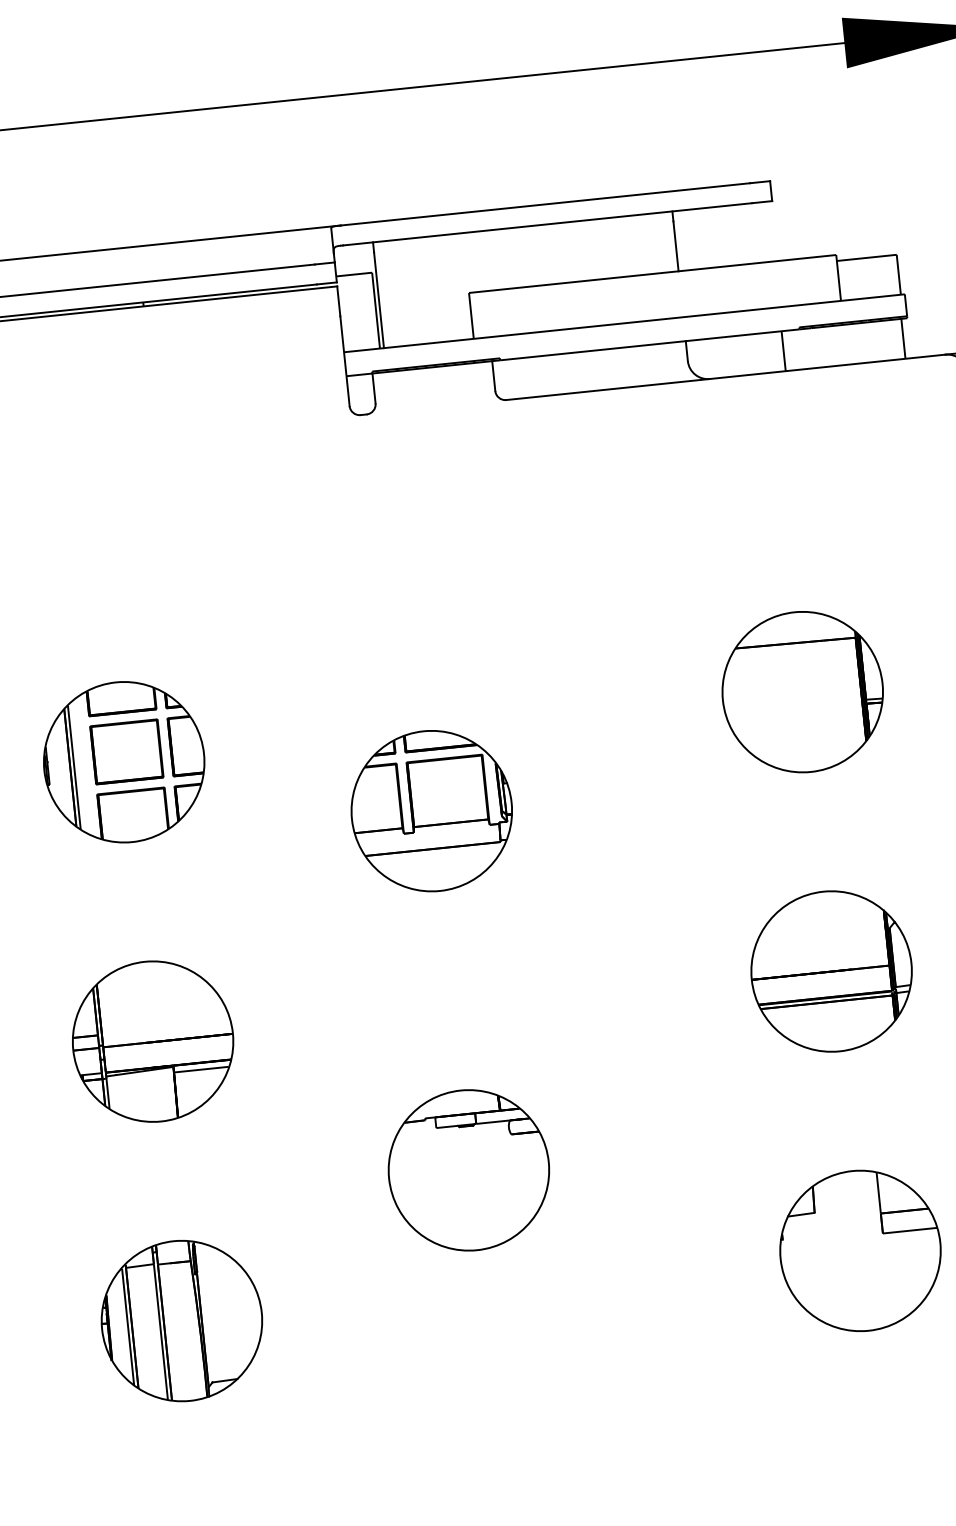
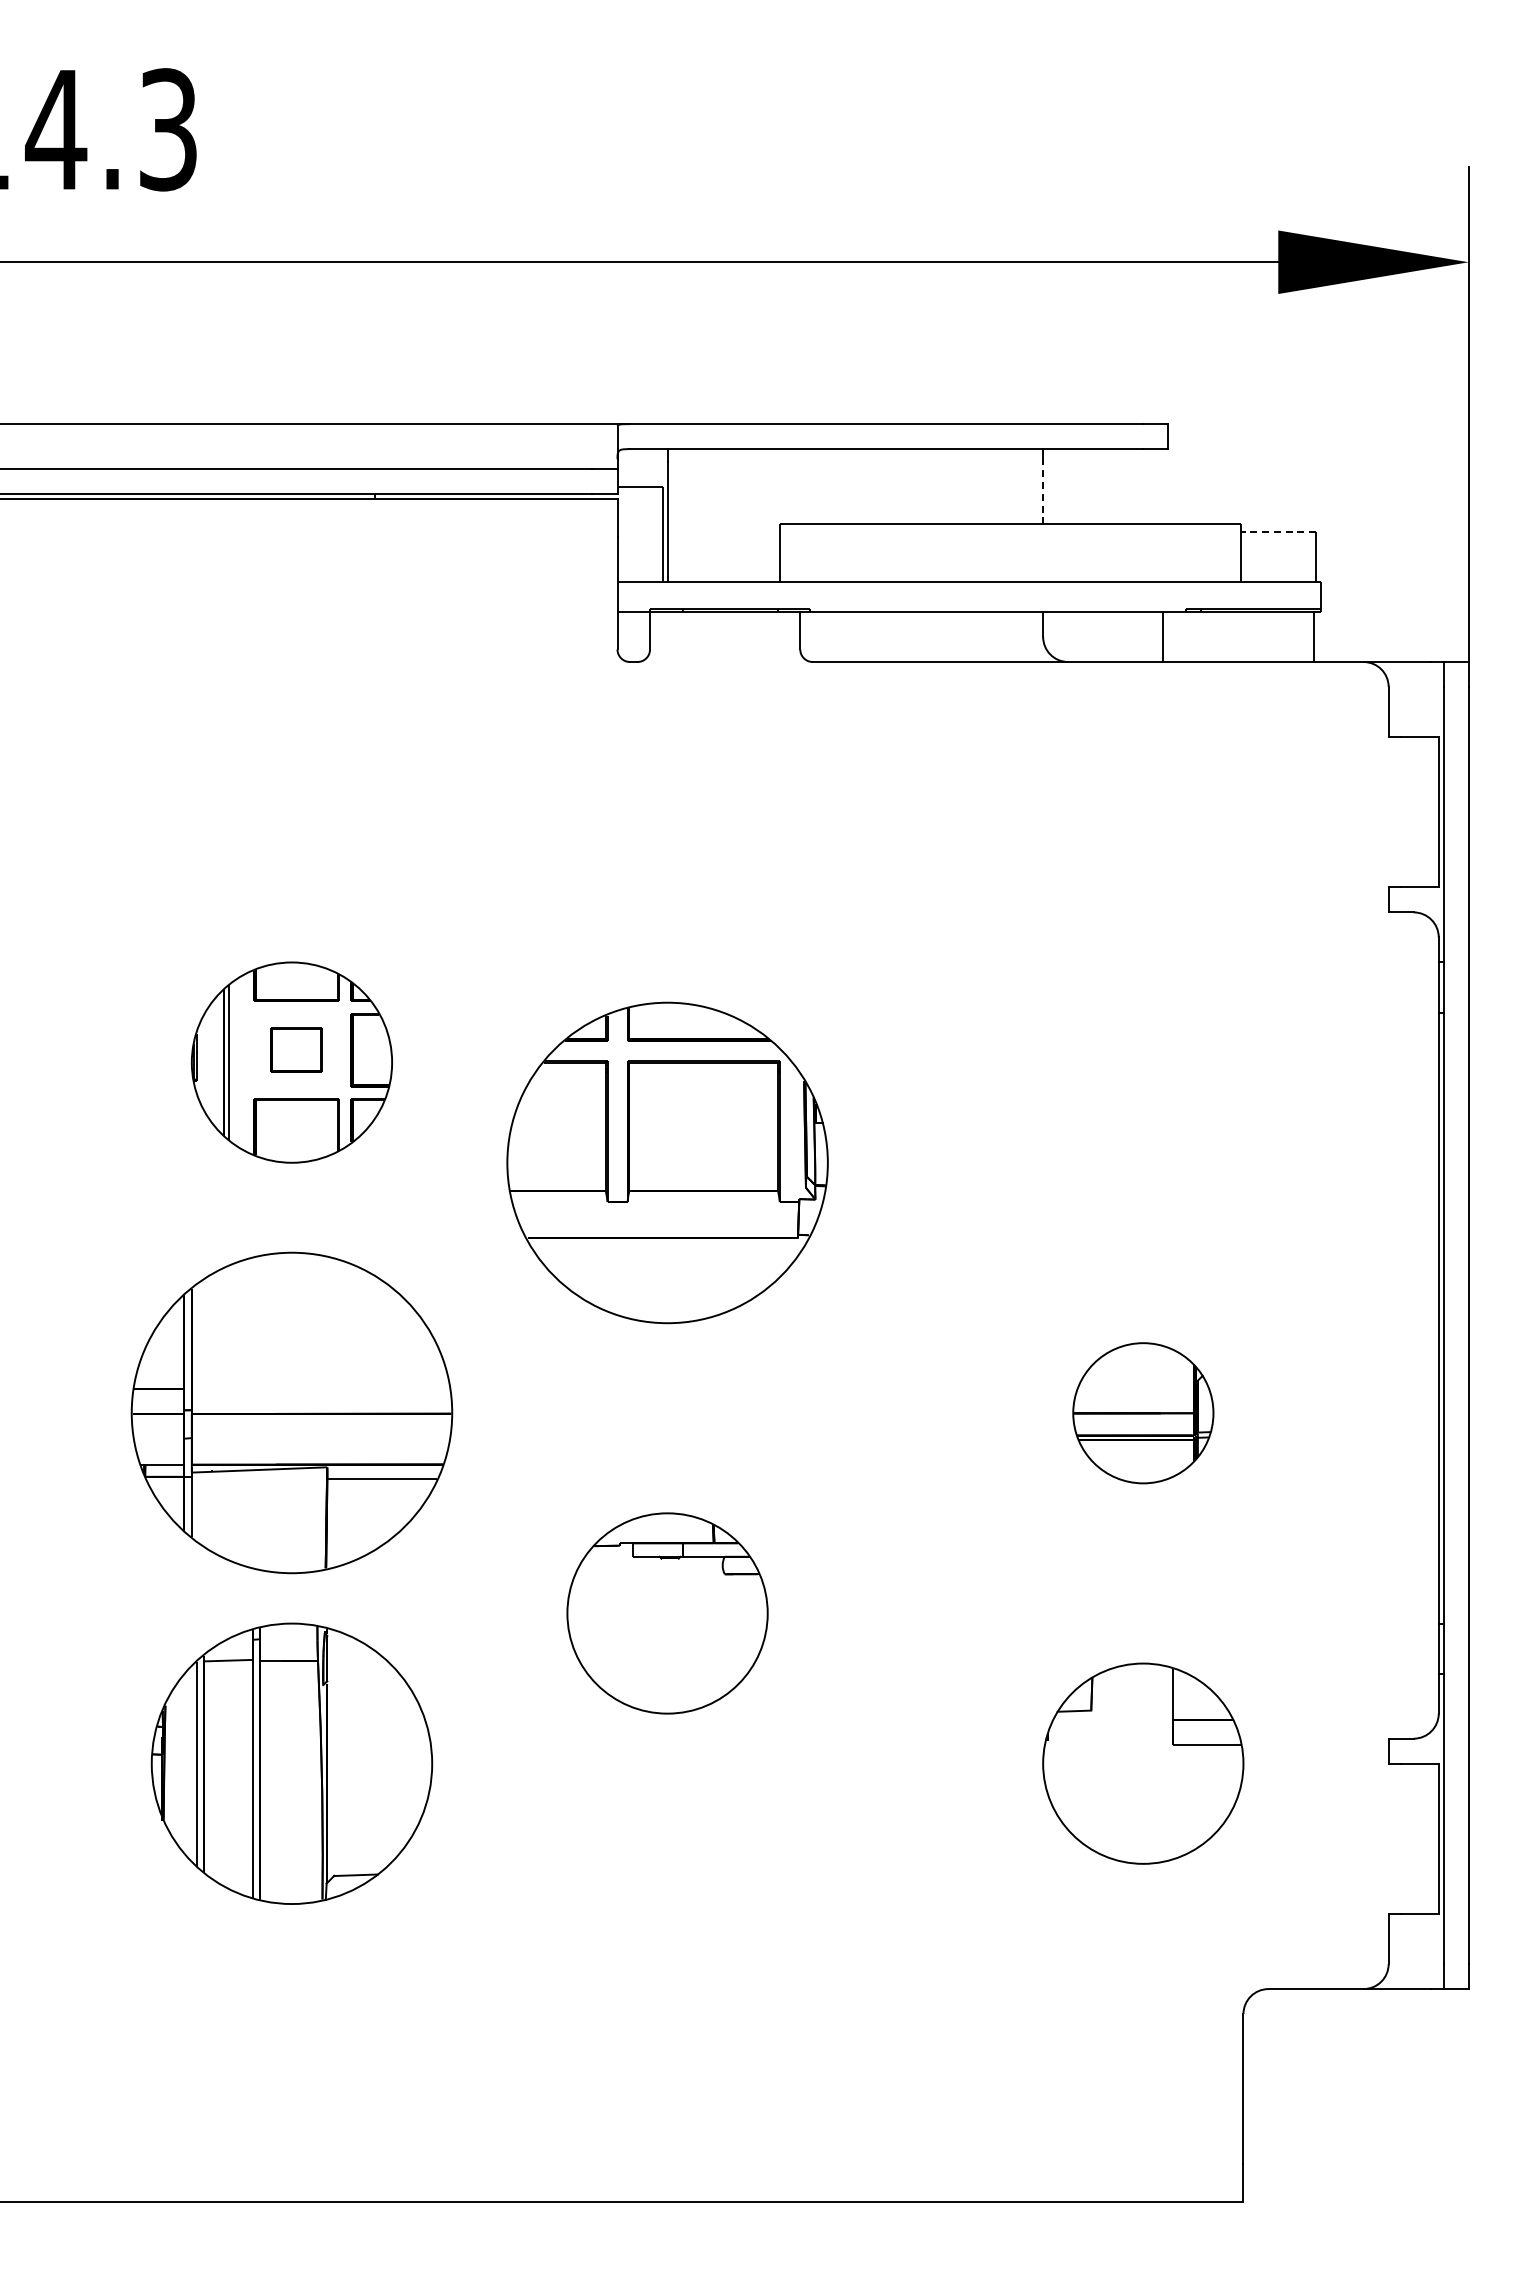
line: (676, 245) -> (1043, 492), solid -> dashed
line: (866, 257) -> (1278, 531), solid -> dashed
part: (802, 692) -> (1143, 1062), removed
part: (126, 752) -> (296, 1050), size x0.6
part: (431, 810) -> (667, 1162), size x1.6
part: (831, 971) -> (1143, 1413), size x0.7
part: (152, 1041) -> (291, 1413), size x1.6
part: (181, 1320) -> (291, 1763), size x1.4

